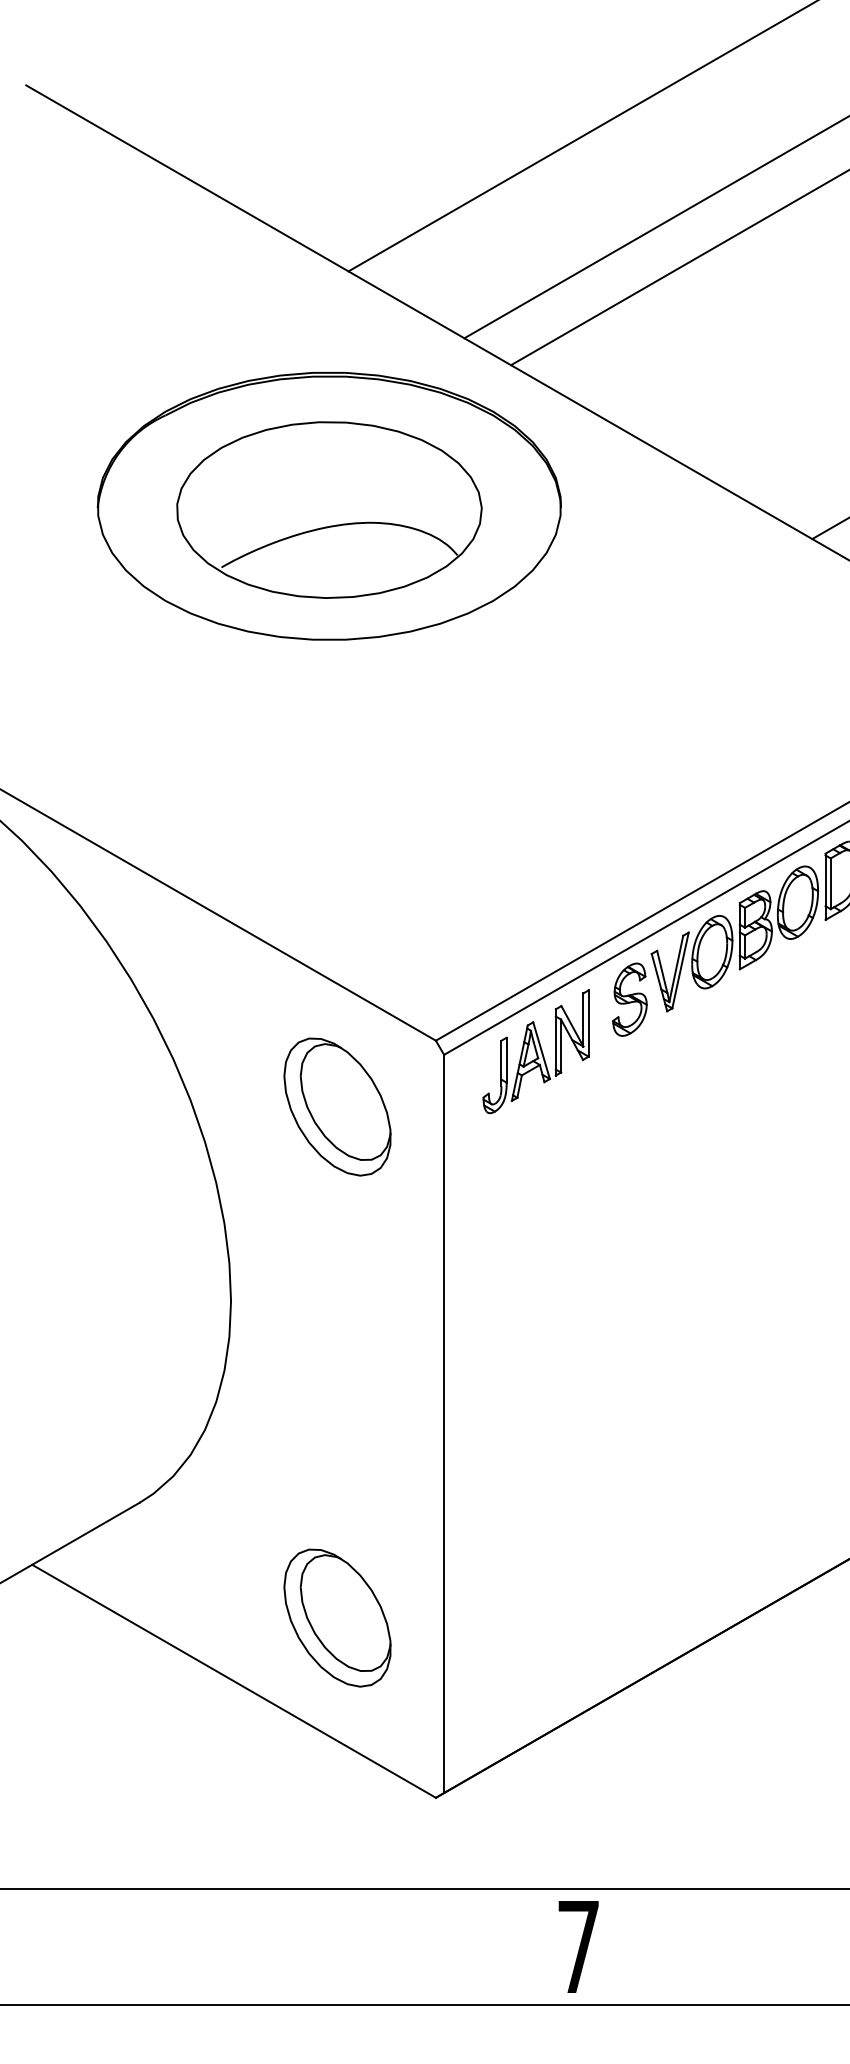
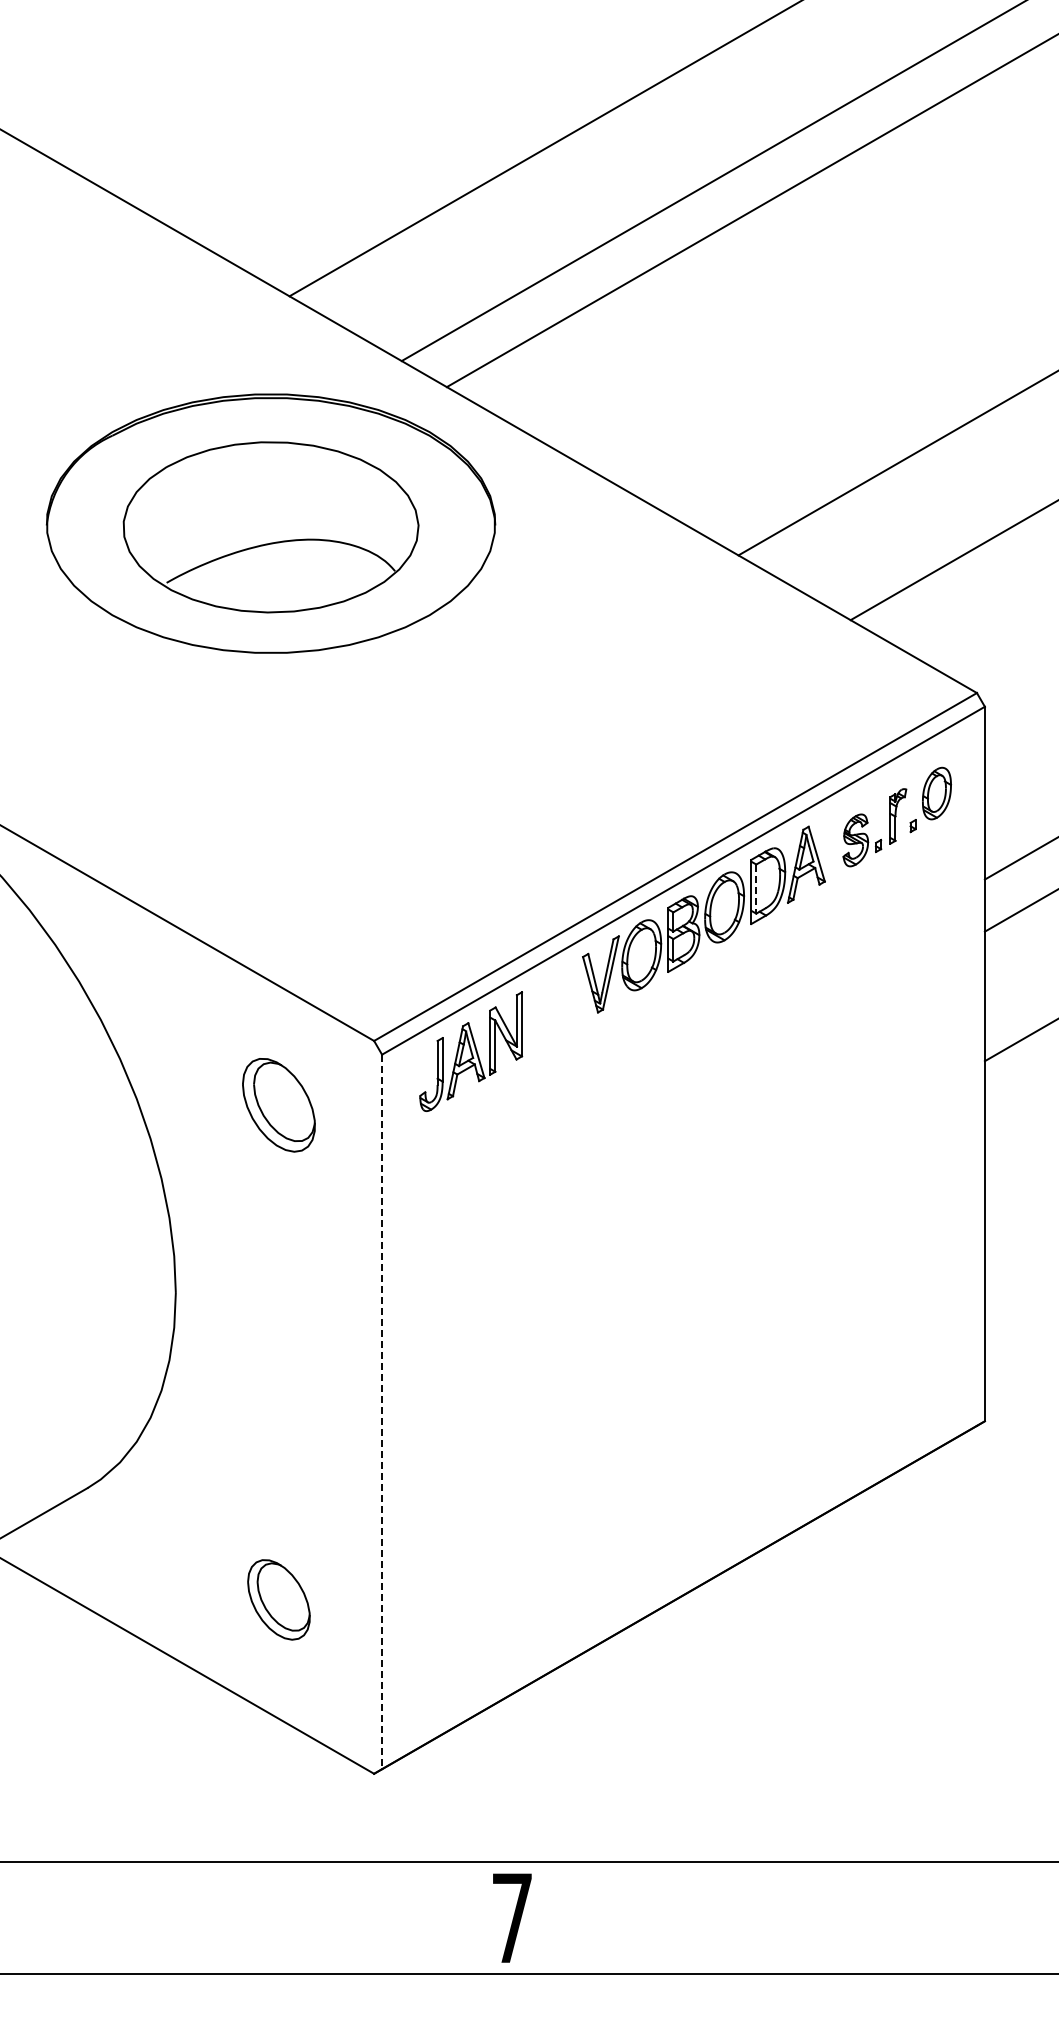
line: (830, 884) -> (756, 889), solid -> dashed
part: (629, 999) -> (561, 1001), removed
part: (337, 1107) -> (278, 1105), size x0.7
line: (444, 1424) -> (382, 1412), solid -> dashed
part: (337, 1617) -> (278, 1599), size x0.6

